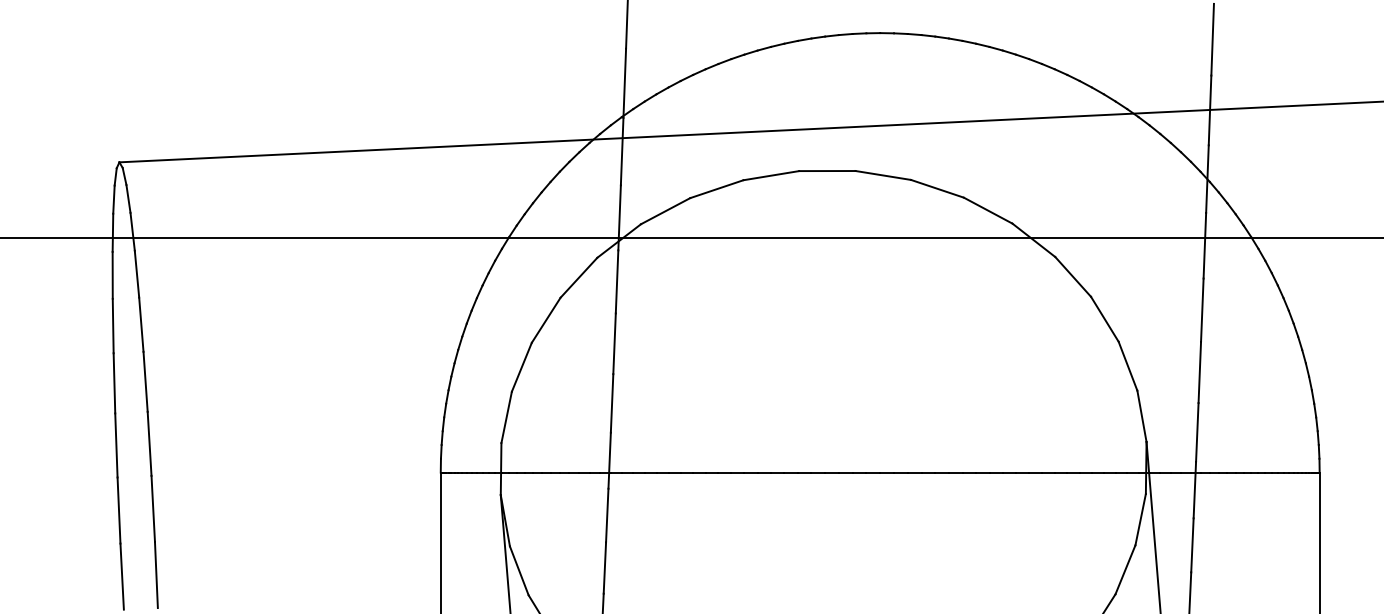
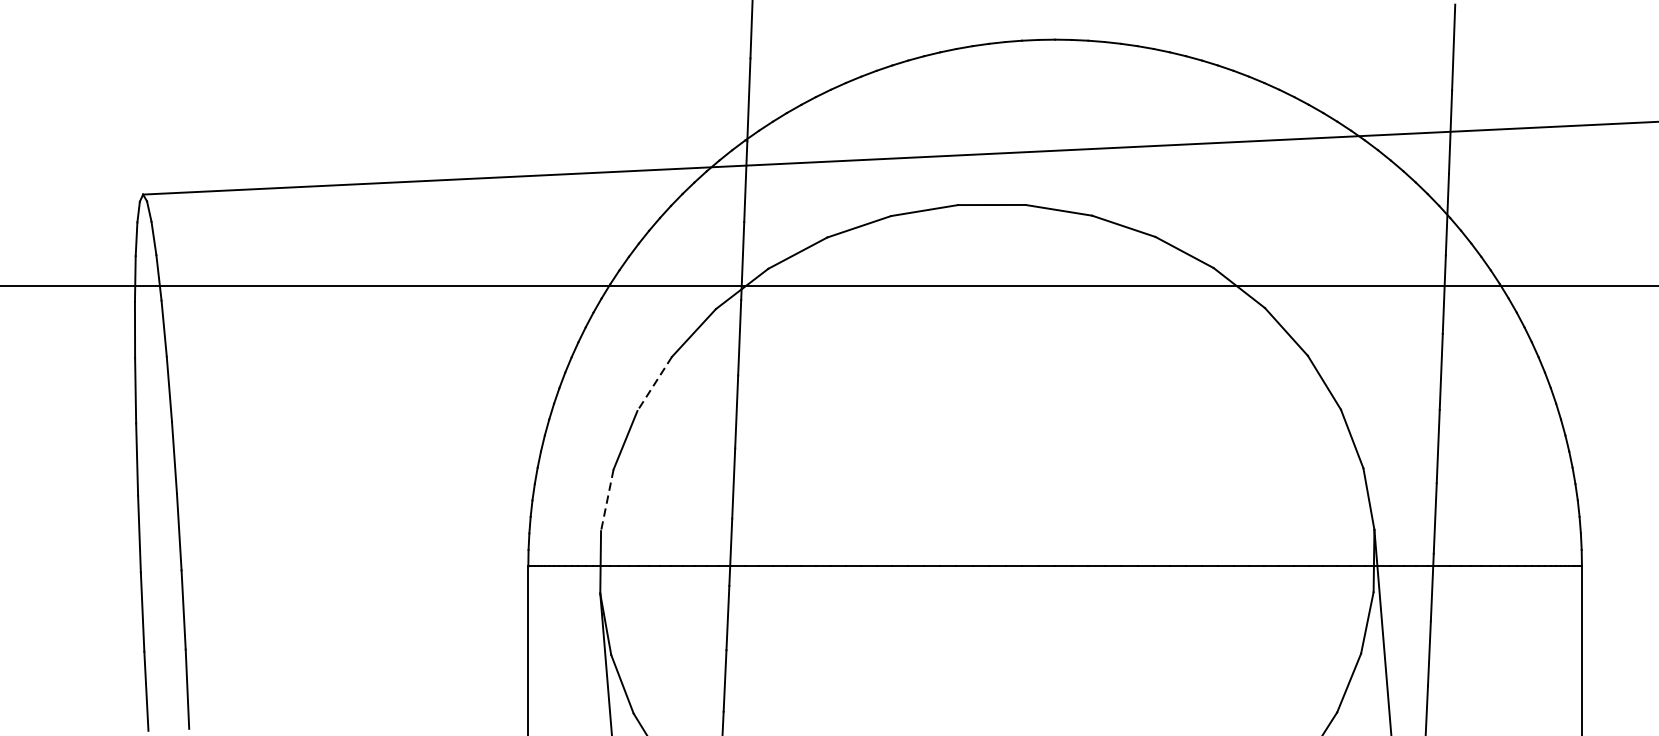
line: (546, 320) -> (655, 384), solid -> dashed
line: (506, 417) -> (607, 500), solid -> dashed

